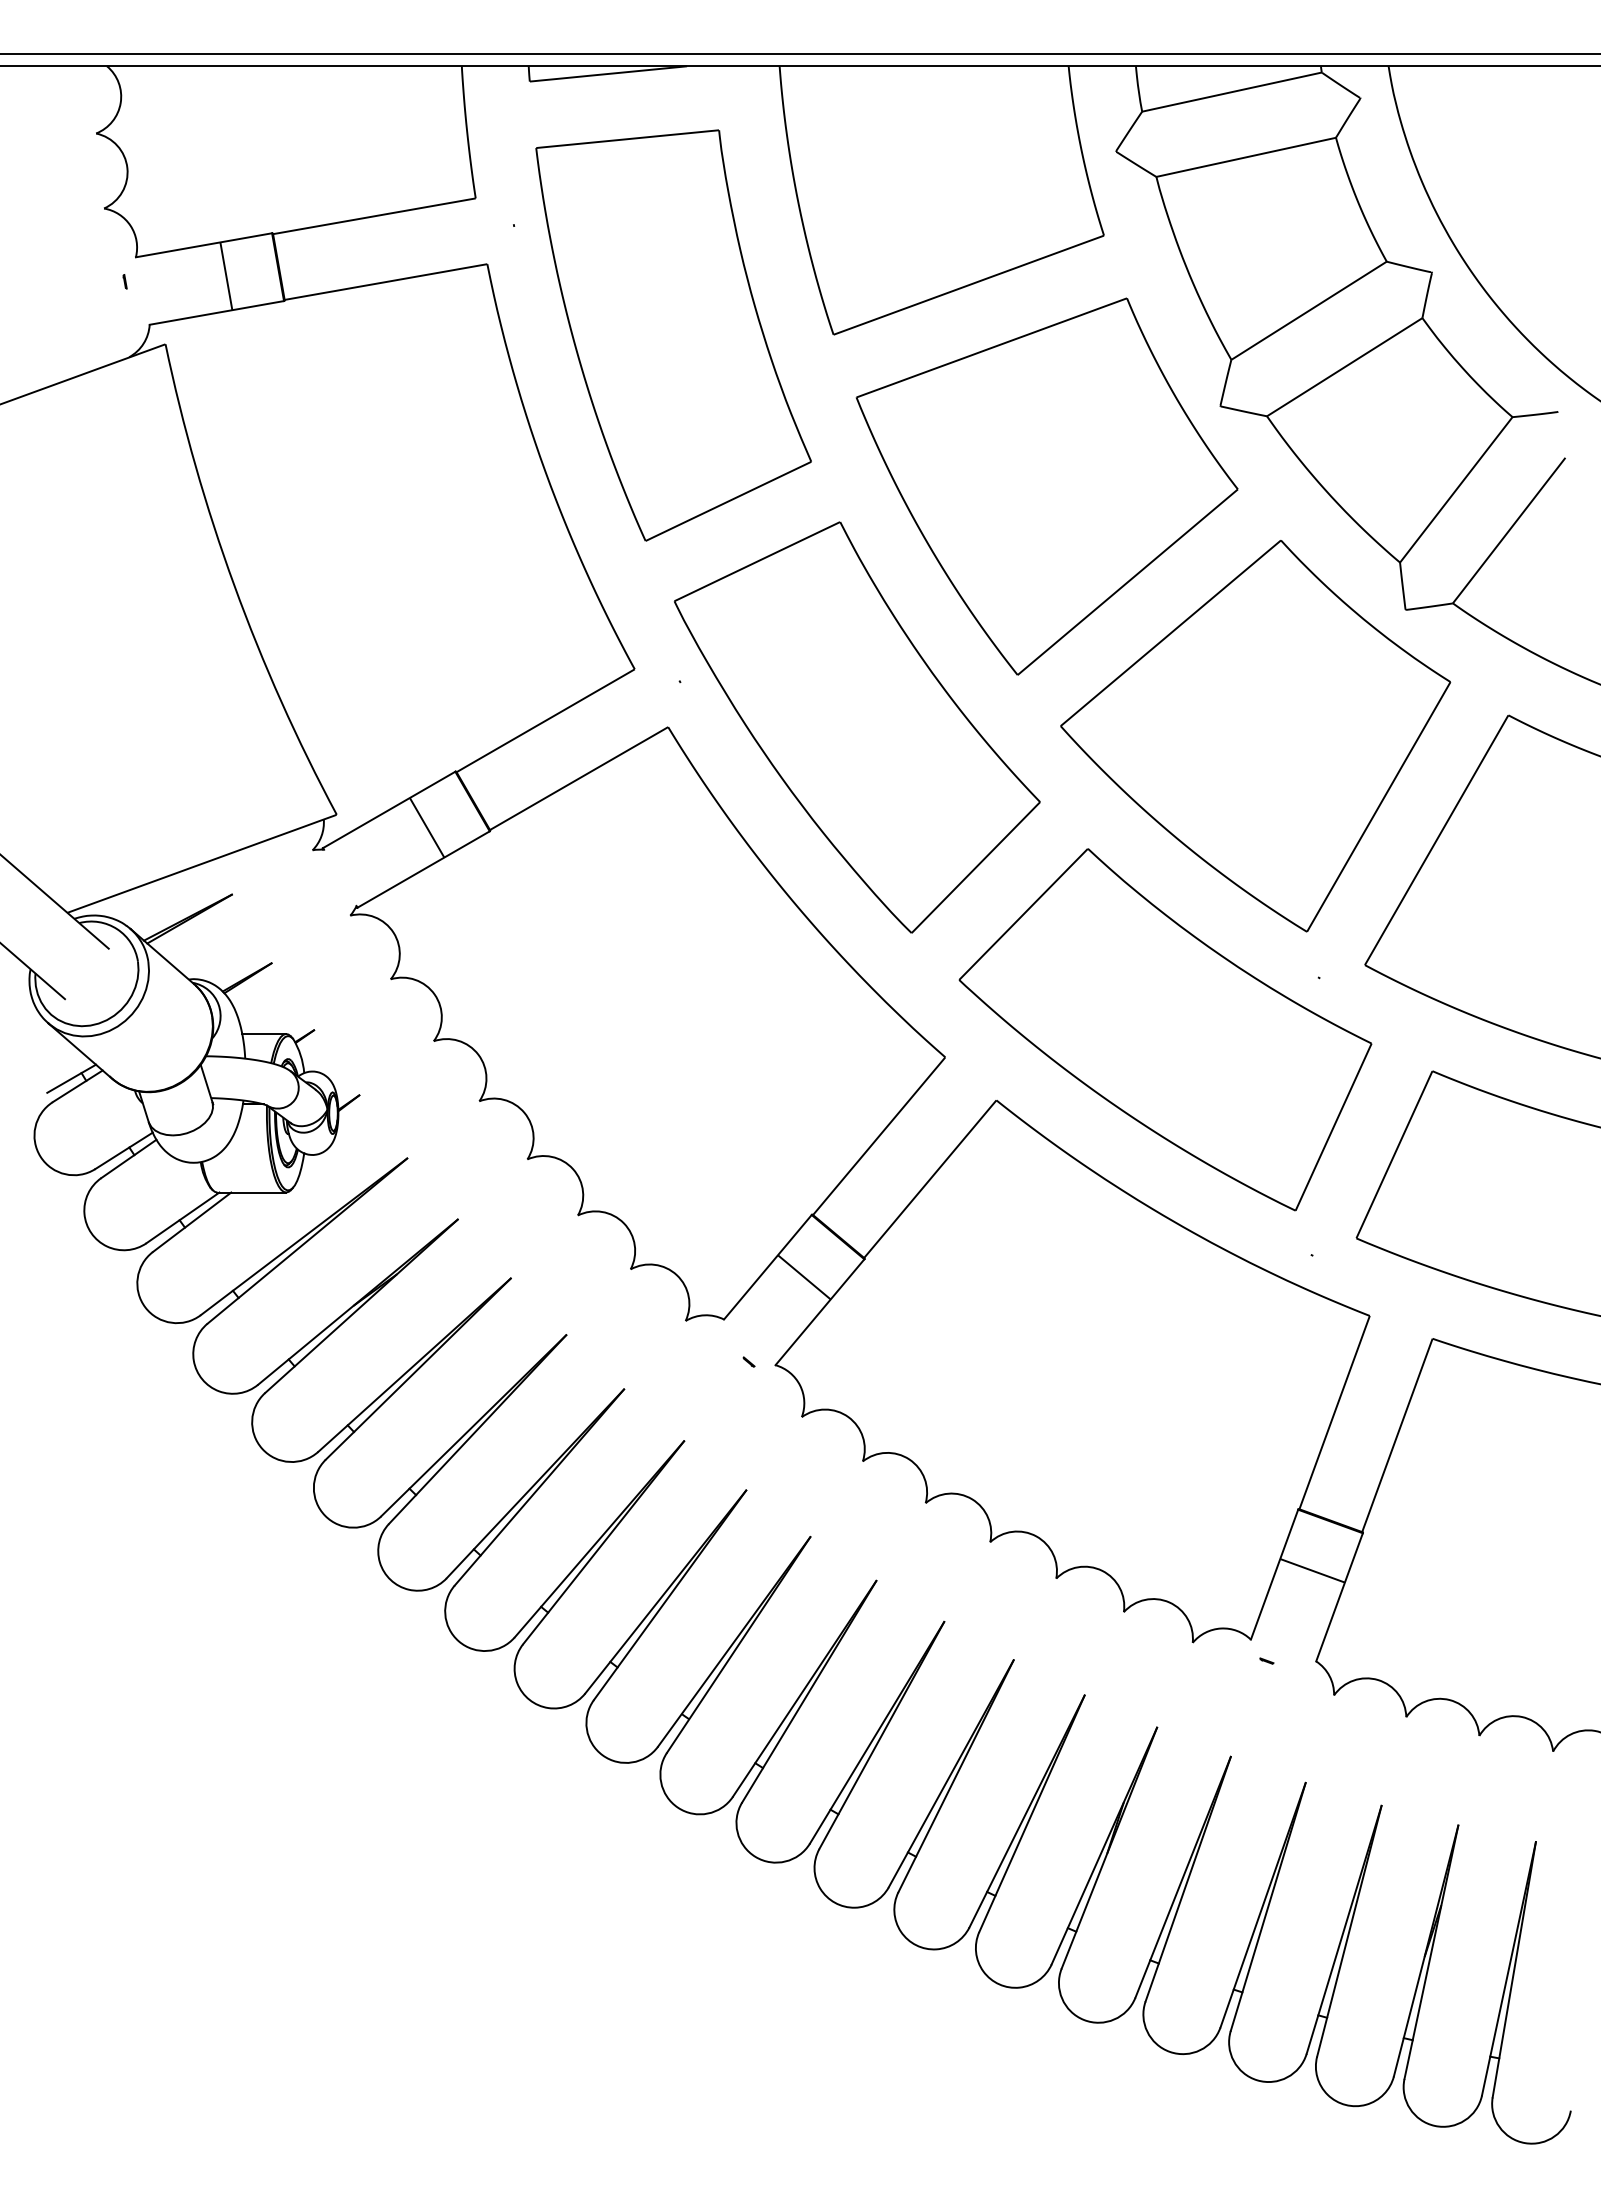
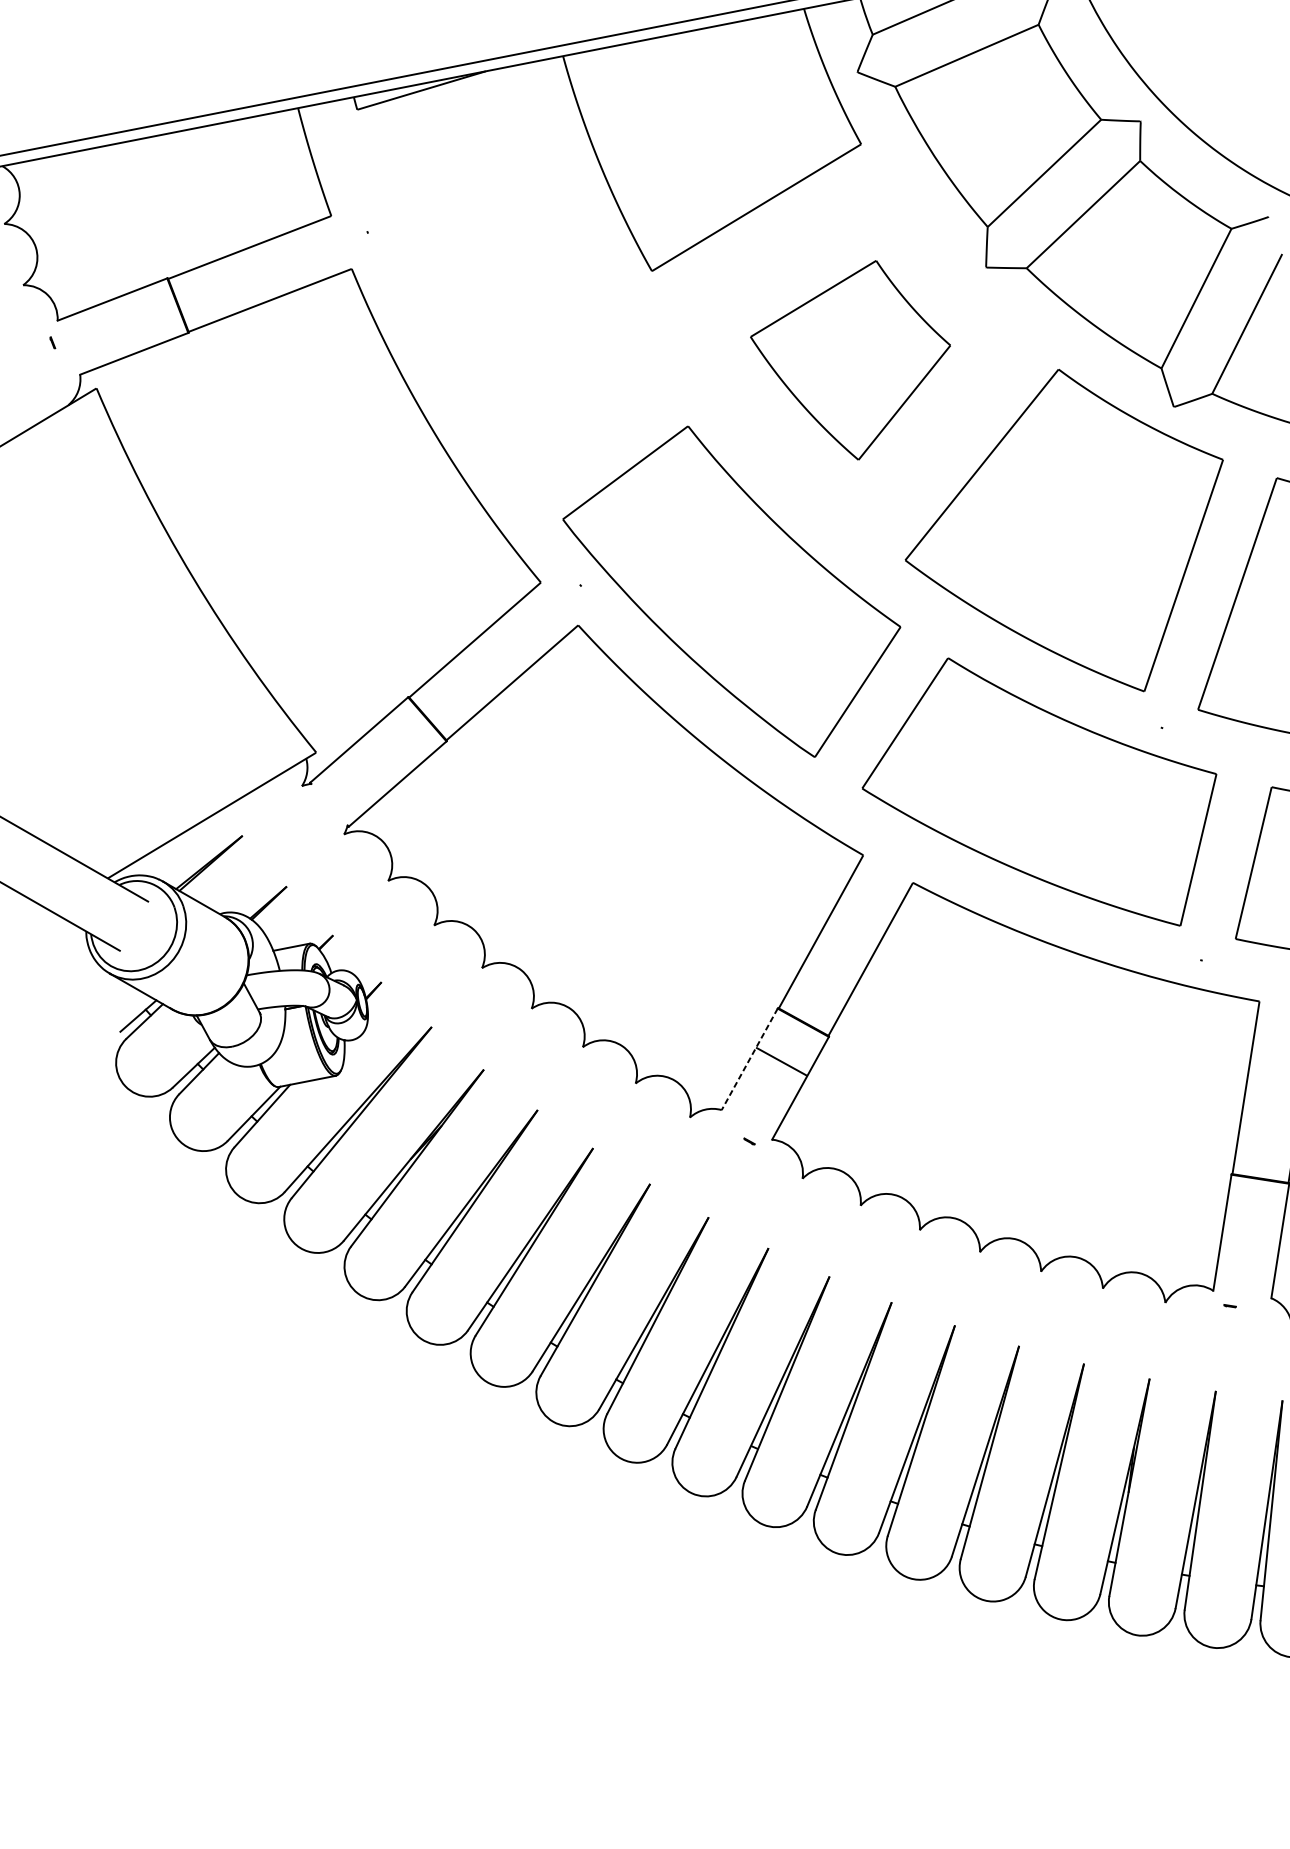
line: (226, 276) -> (136, 321), removed
part: (673, 335) -> (518, 297), removed
part: (1046, 486) -> (854, 362), size x0.6
line: (426, 827) -> (393, 748), removed
line: (767, 1267) -> (749, 1059), solid -> dashed
line: (1312, 1570) -> (1253, 1223), removed

